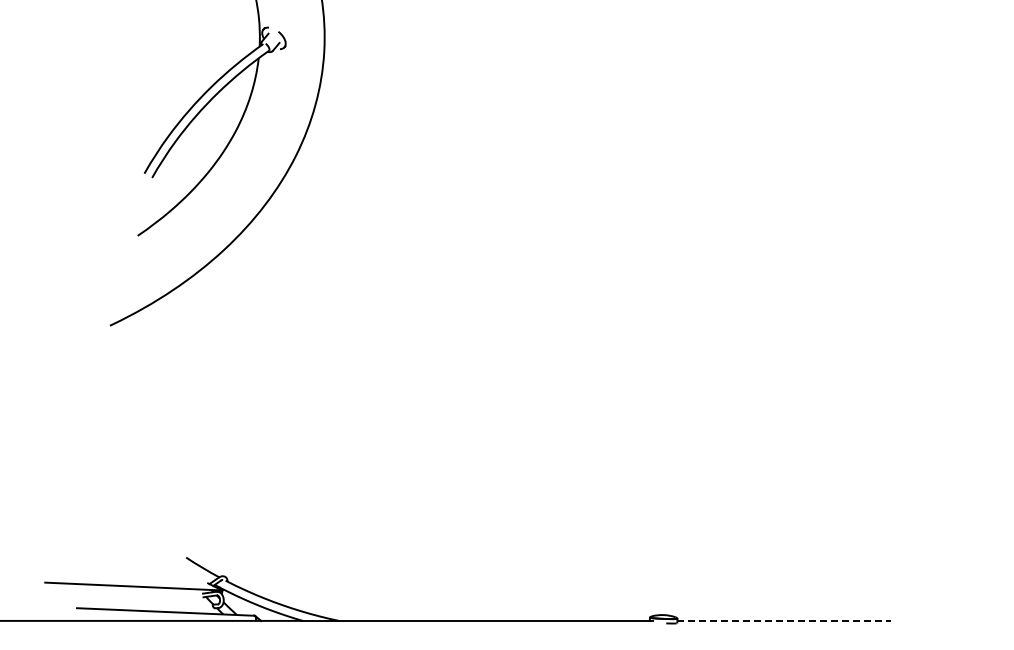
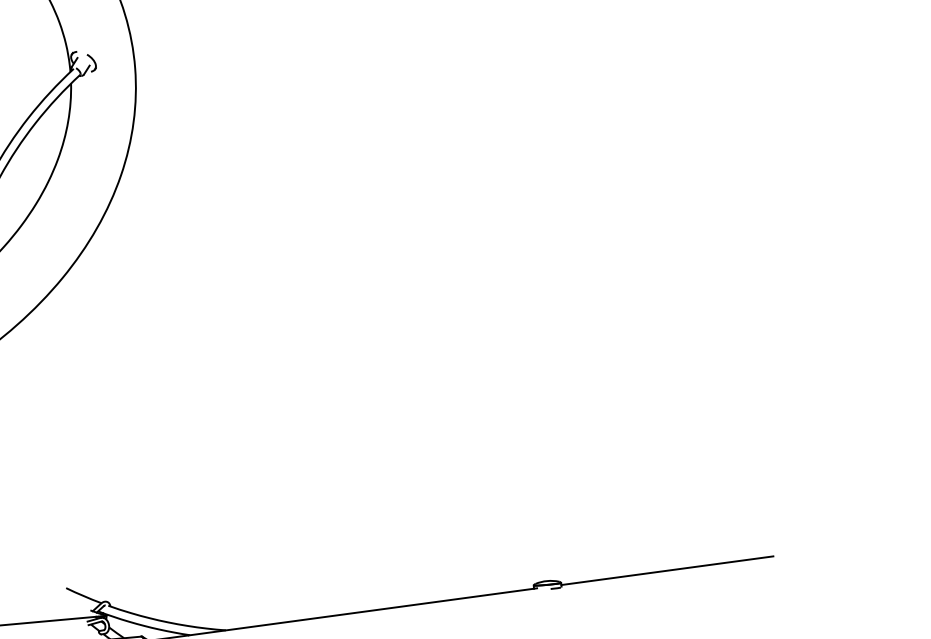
line: (784, 620) -> (667, 570), dashed -> solid

